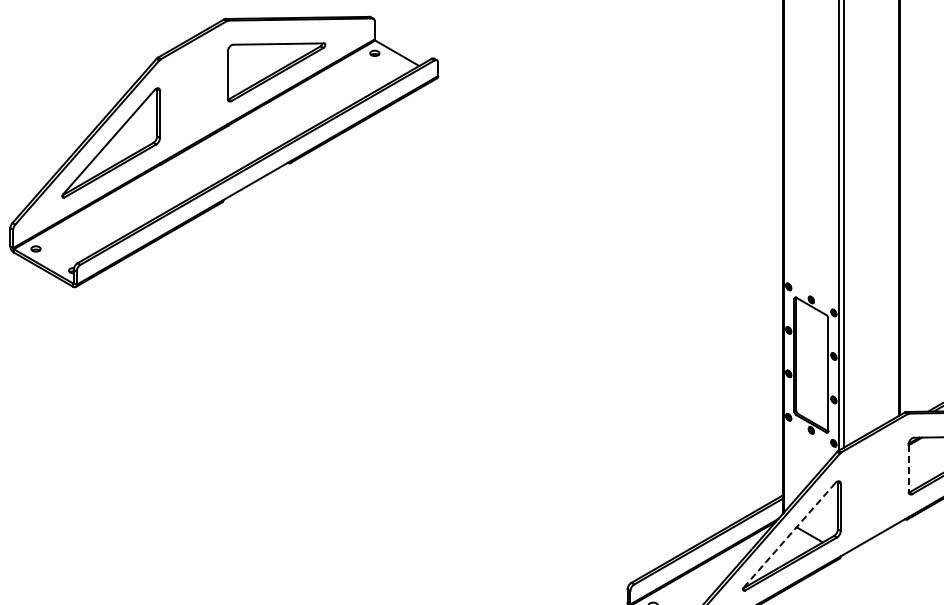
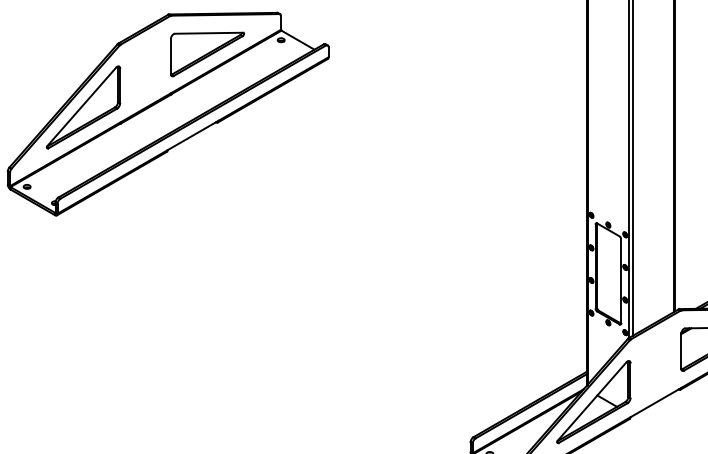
line: (908, 468) -> (681, 351), dashed -> solid
line: (789, 535) -> (592, 401), dashed -> solid

